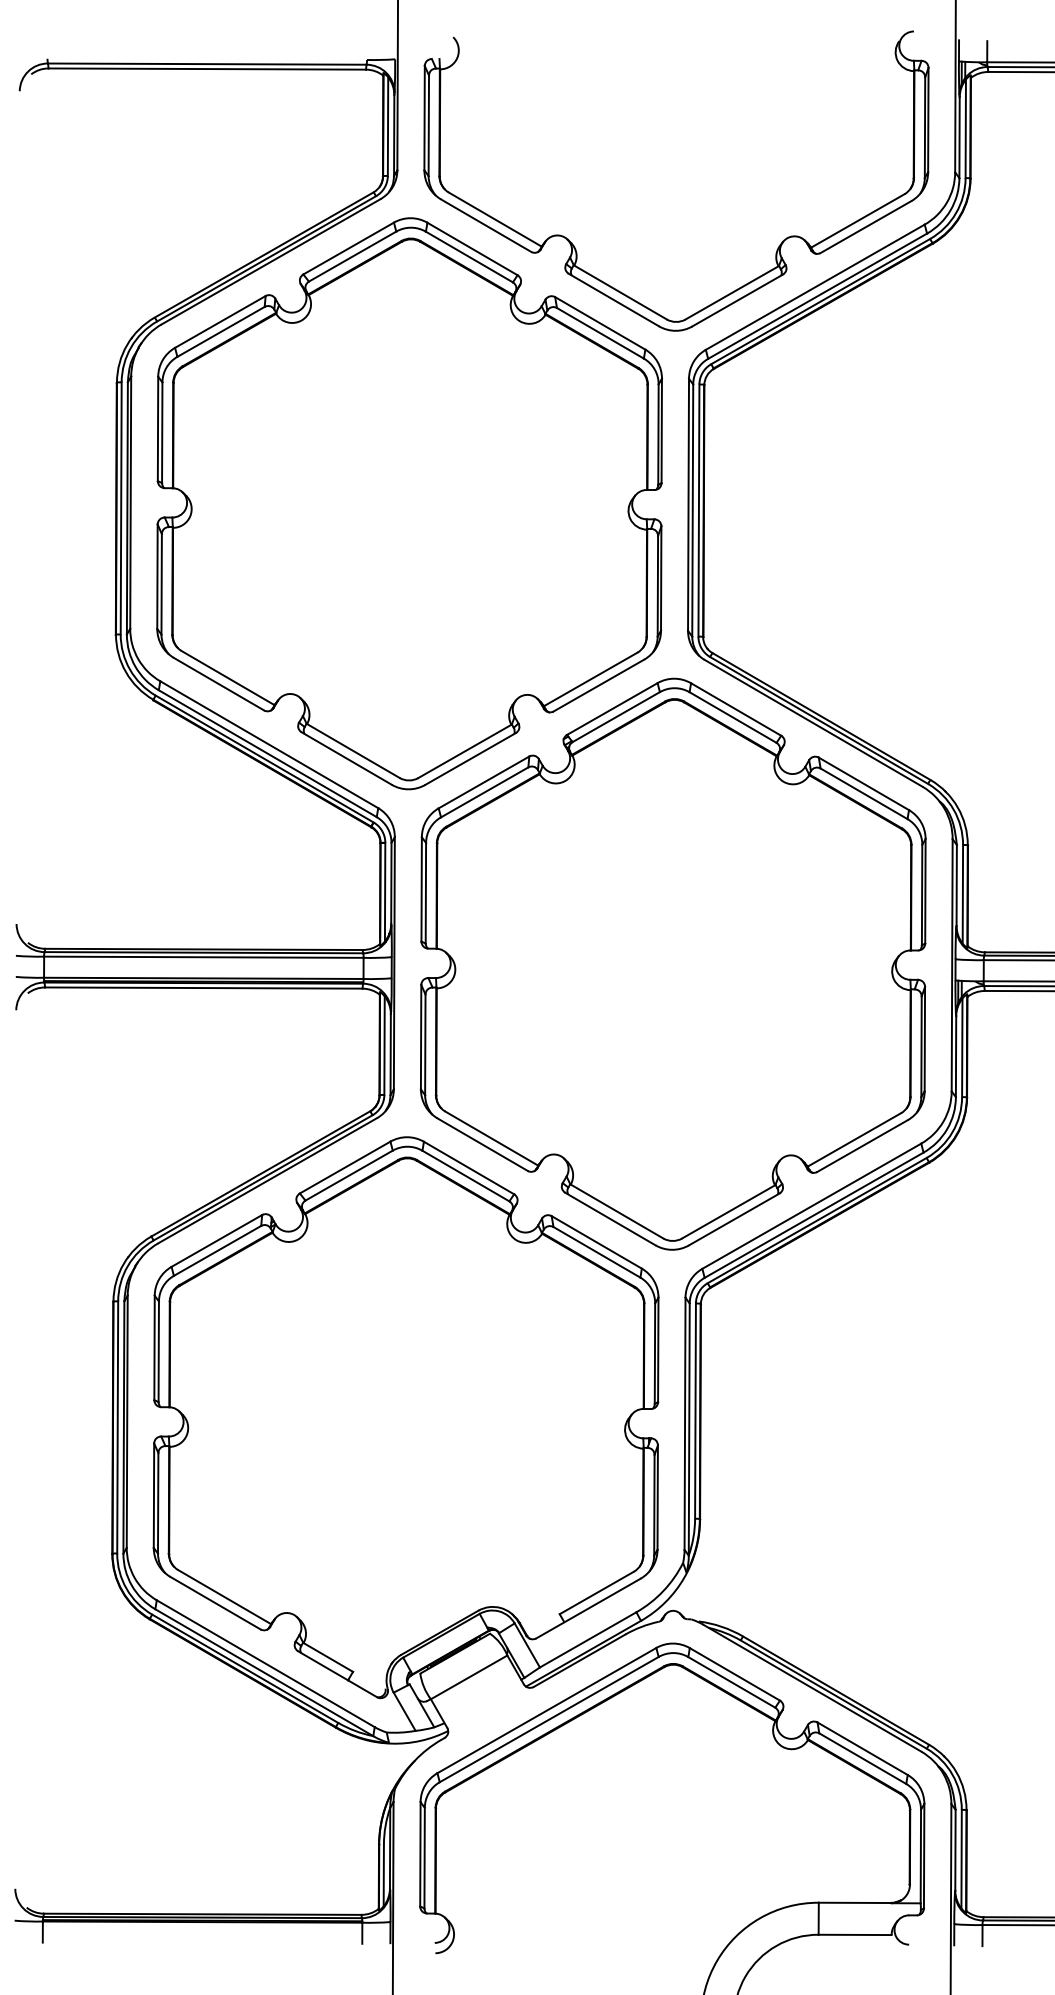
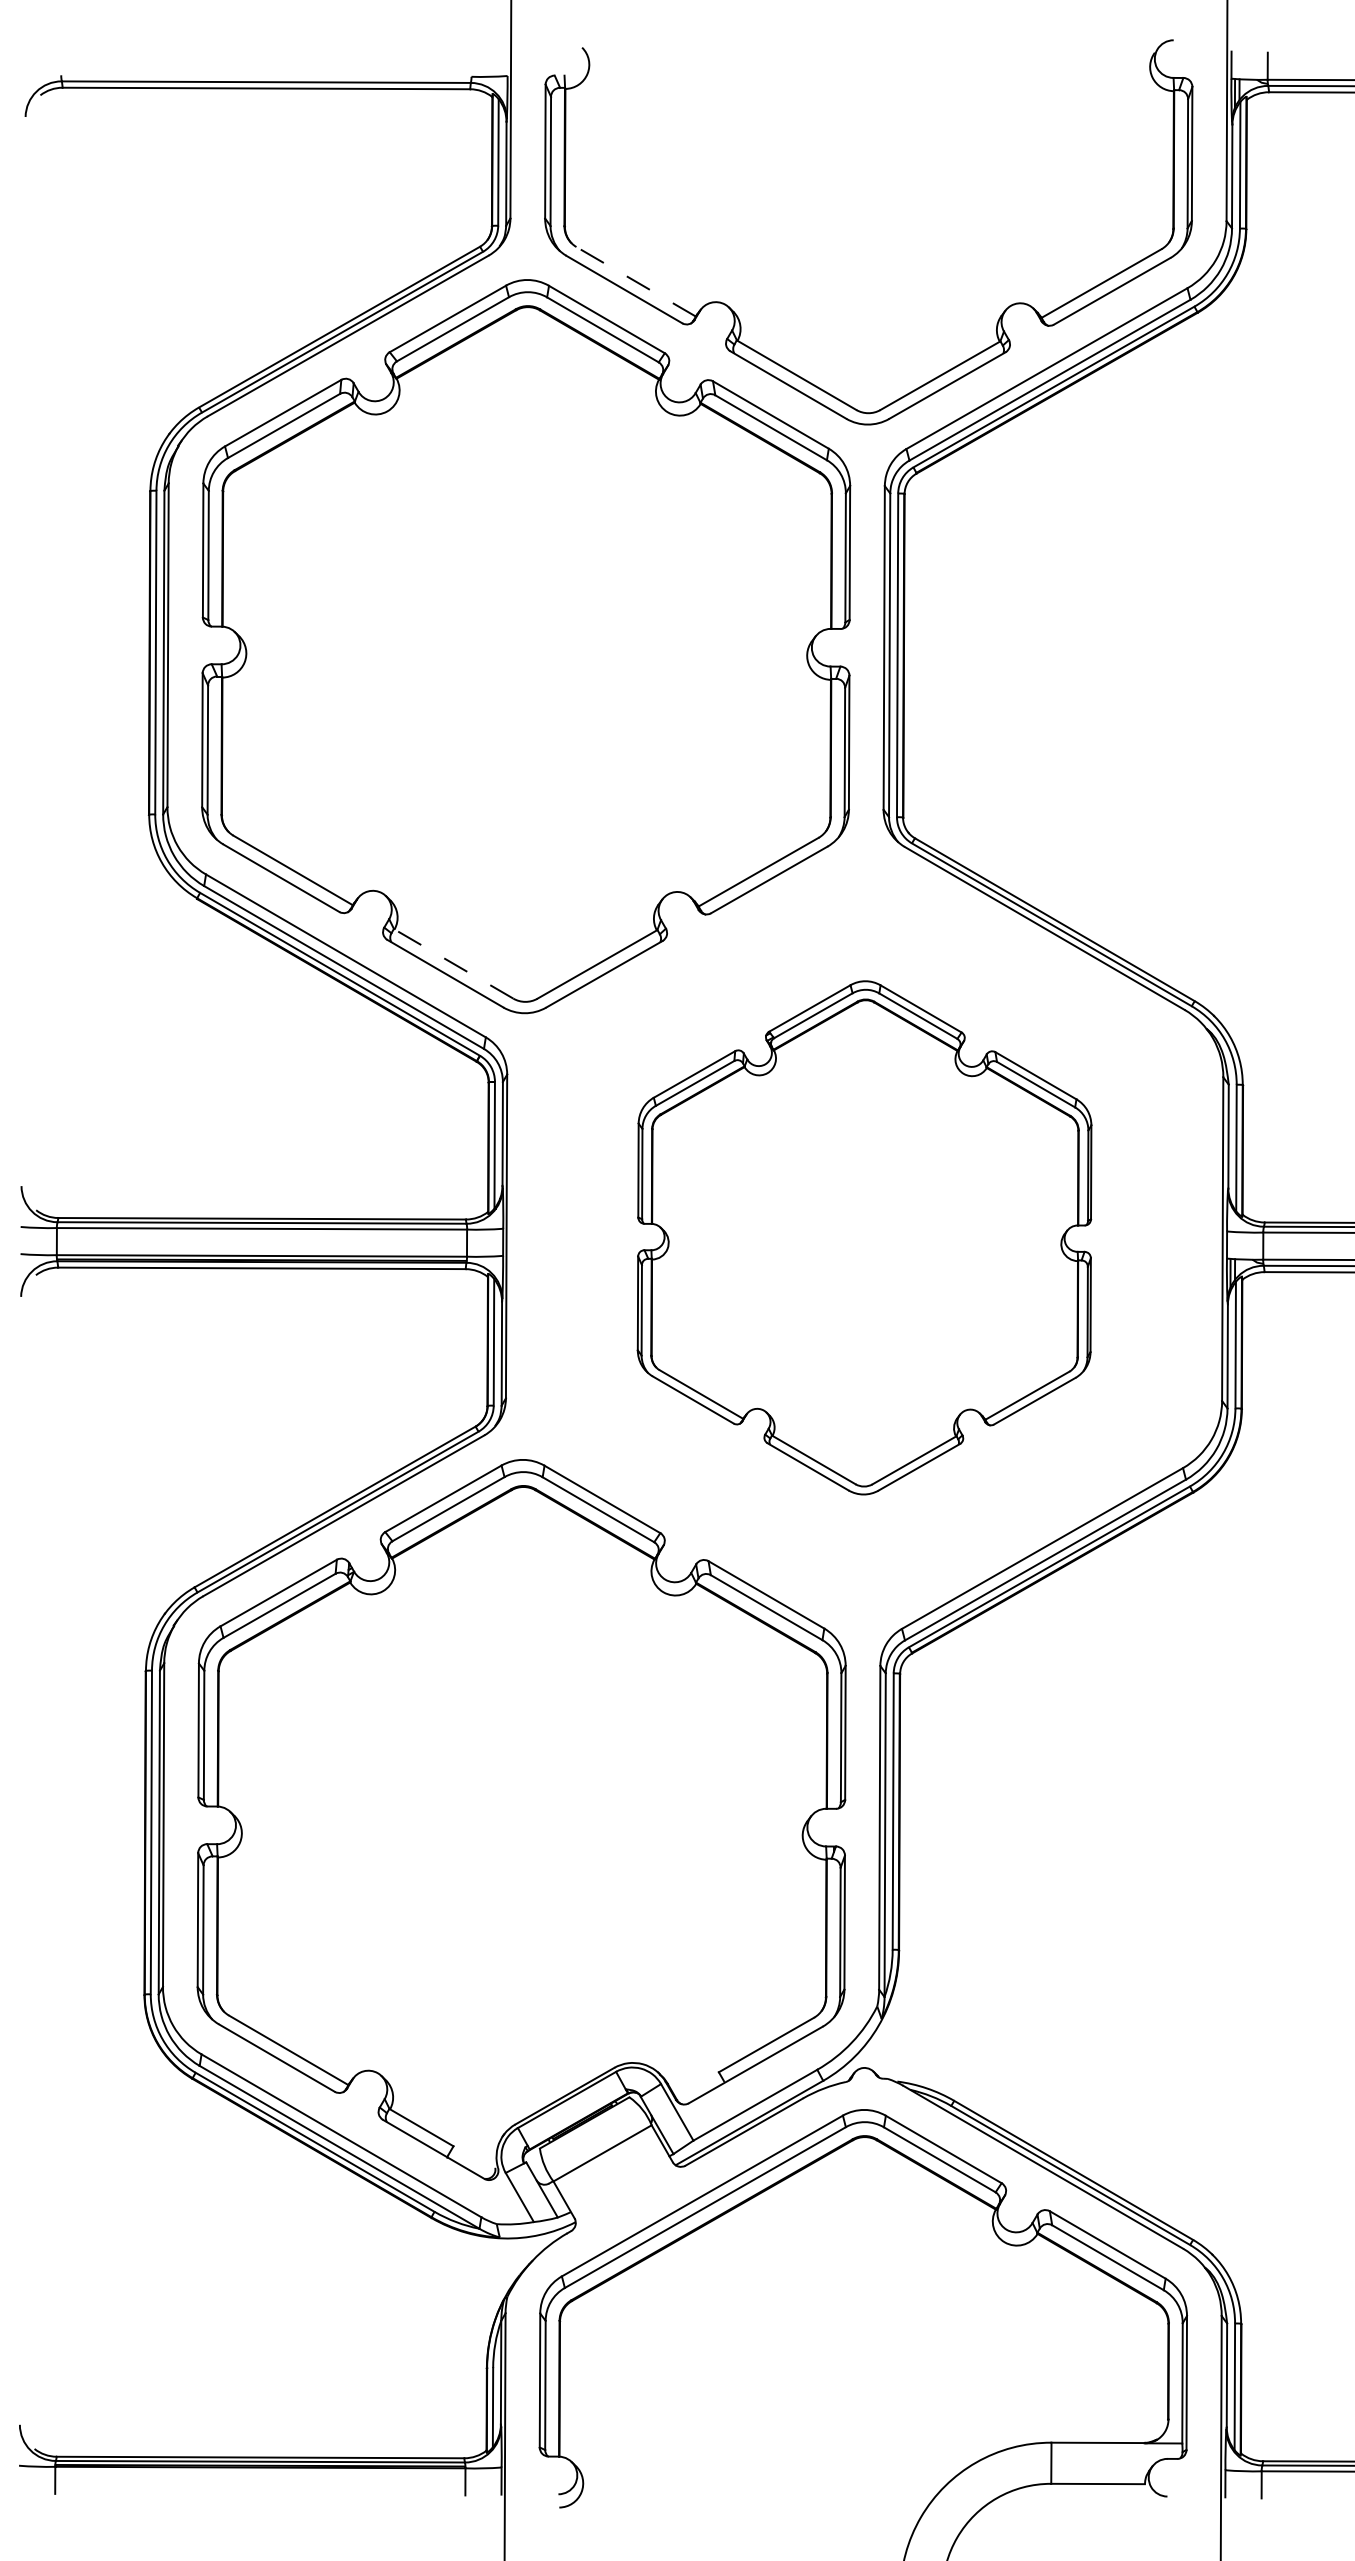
line: (494, 219) -> (635, 281), solid -> dashed
line: (353, 750) -> (453, 963), solid -> dashed
part: (673, 964) -> (864, 1237), size x0.7

